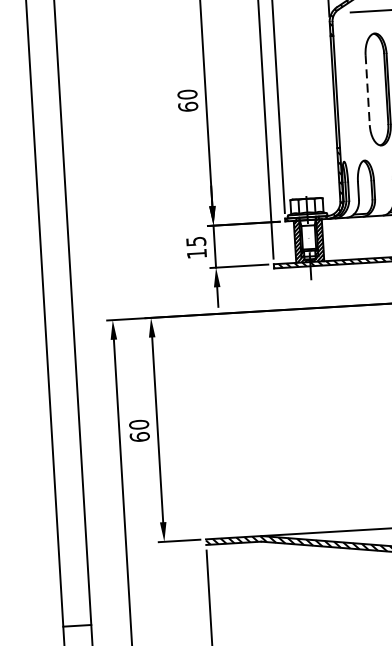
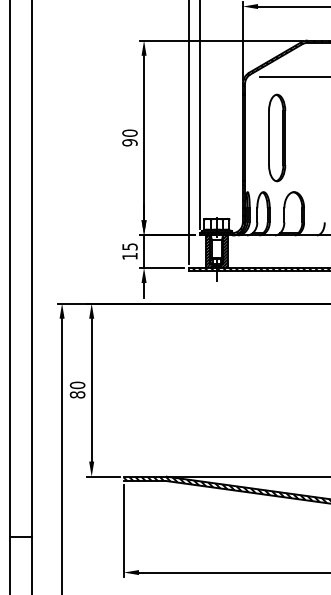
line: (368, 90) -> (269, 138), dashed -> solid
text: (187, 106) -> (129, 142), 60 -> 90
text: (139, 436) -> (77, 394), 60 -> 80

